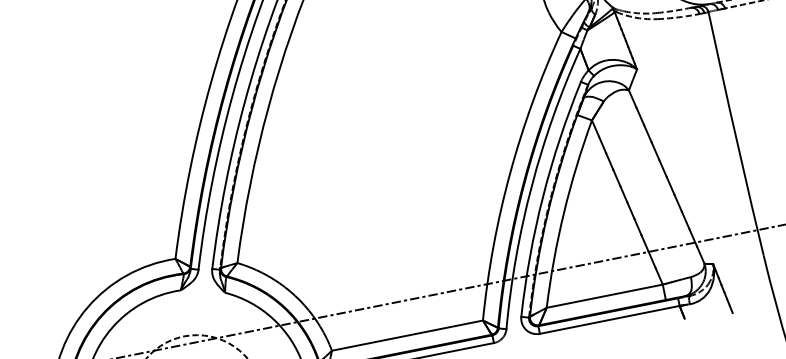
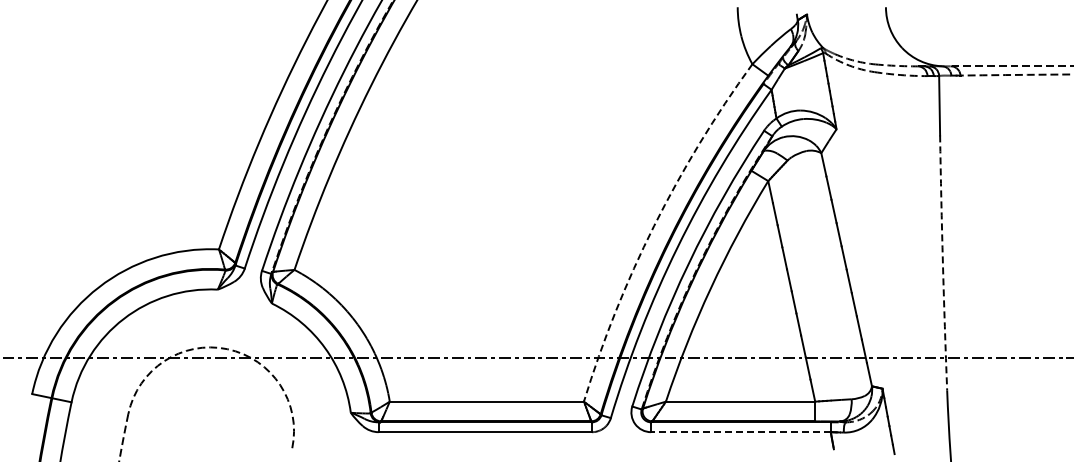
arc: (740, 157) -> (942, 263), solid -> dashed
arc: (510, 172) -> (654, 225), solid -> dashed
line: (609, 320) -> (740, 432), solid -> dashed

